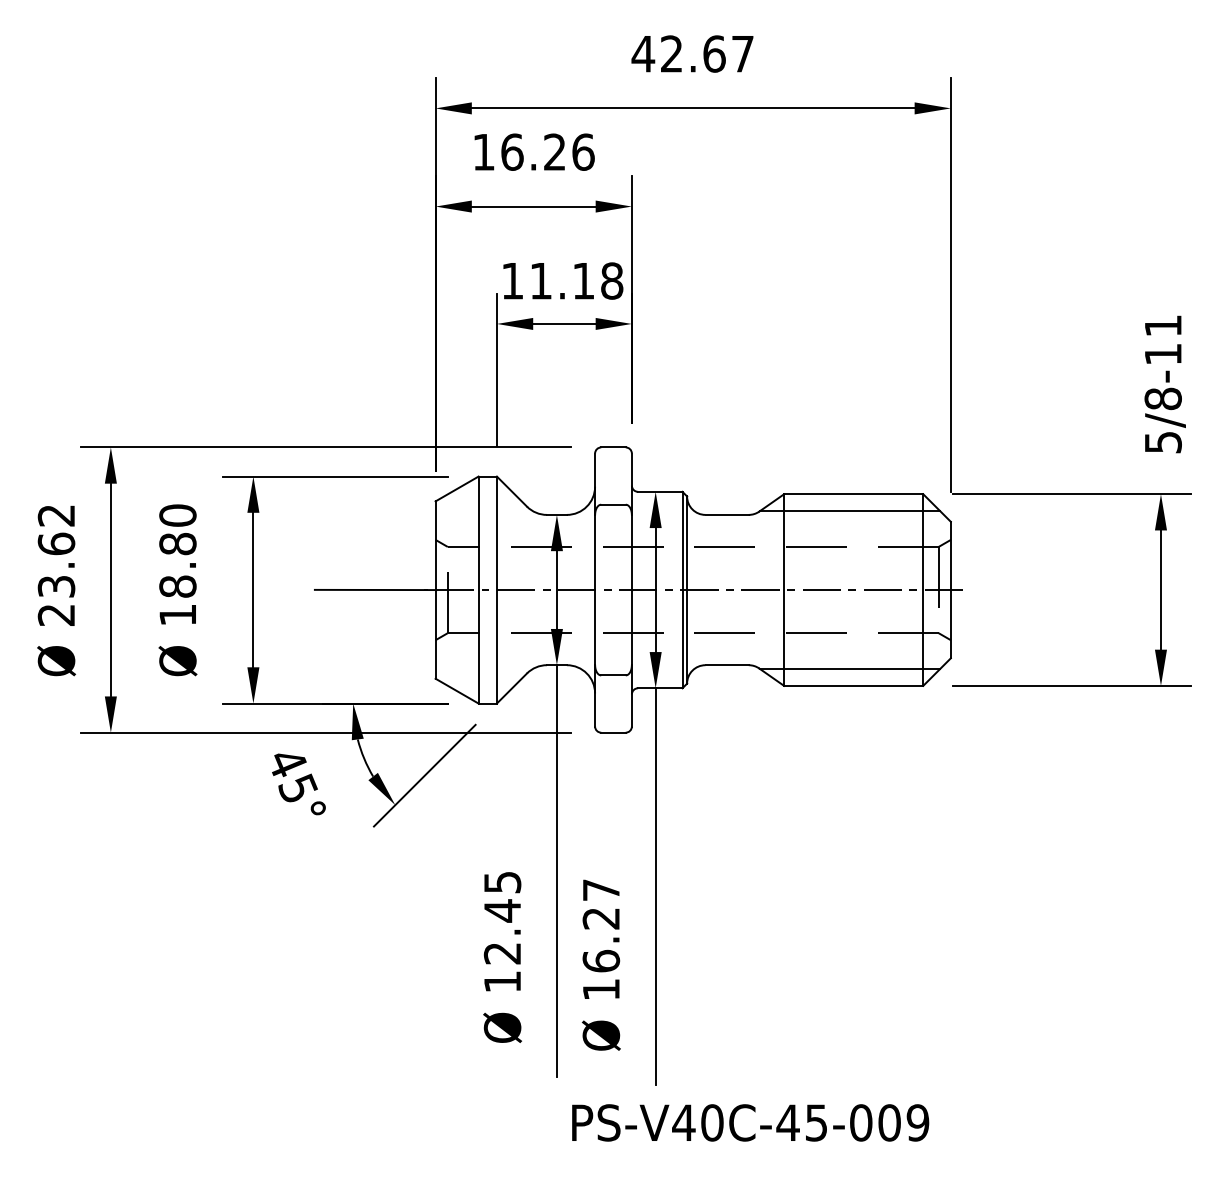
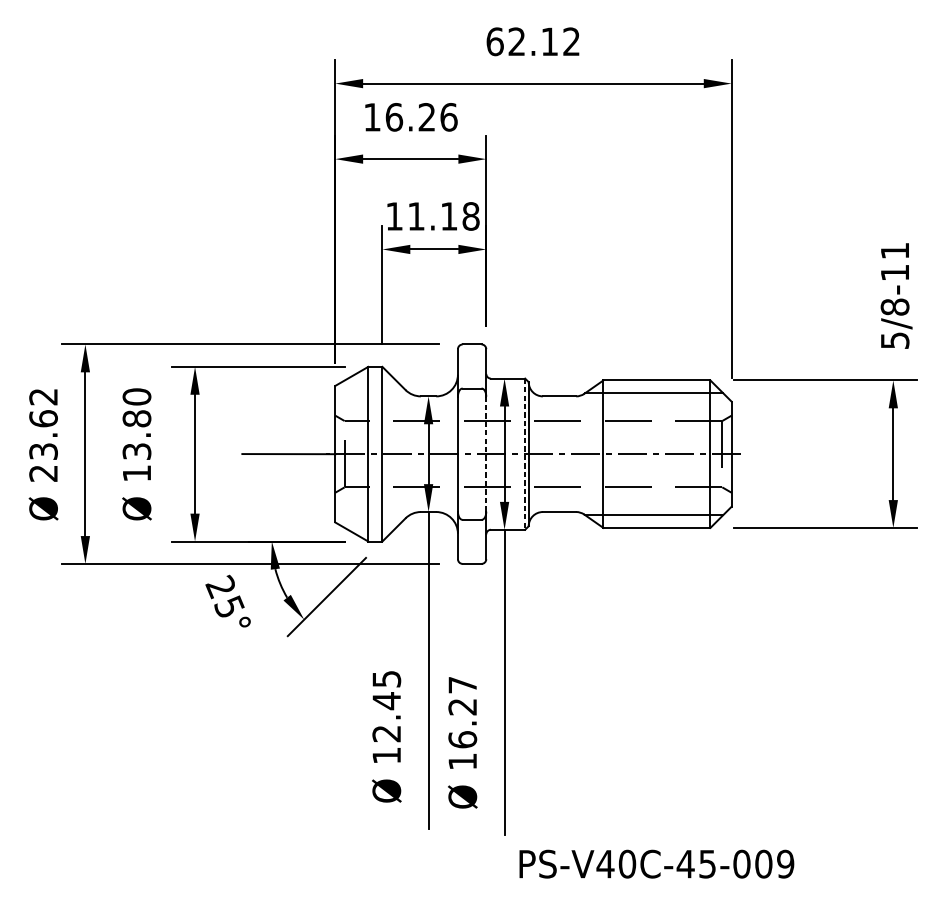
text: (692, 53) -> (532, 41), 42.67 -> 62.12
text: (177, 586) -> (136, 451), 18.80 -> 13.80
line: (631, 590) -> (485, 454), solid -> dashed
line: (682, 590) -> (525, 454), solid -> dashed
text: (286, 762) -> (220, 586), 45° -> 25°
text: (750, 1122) -> (656, 863), moved

